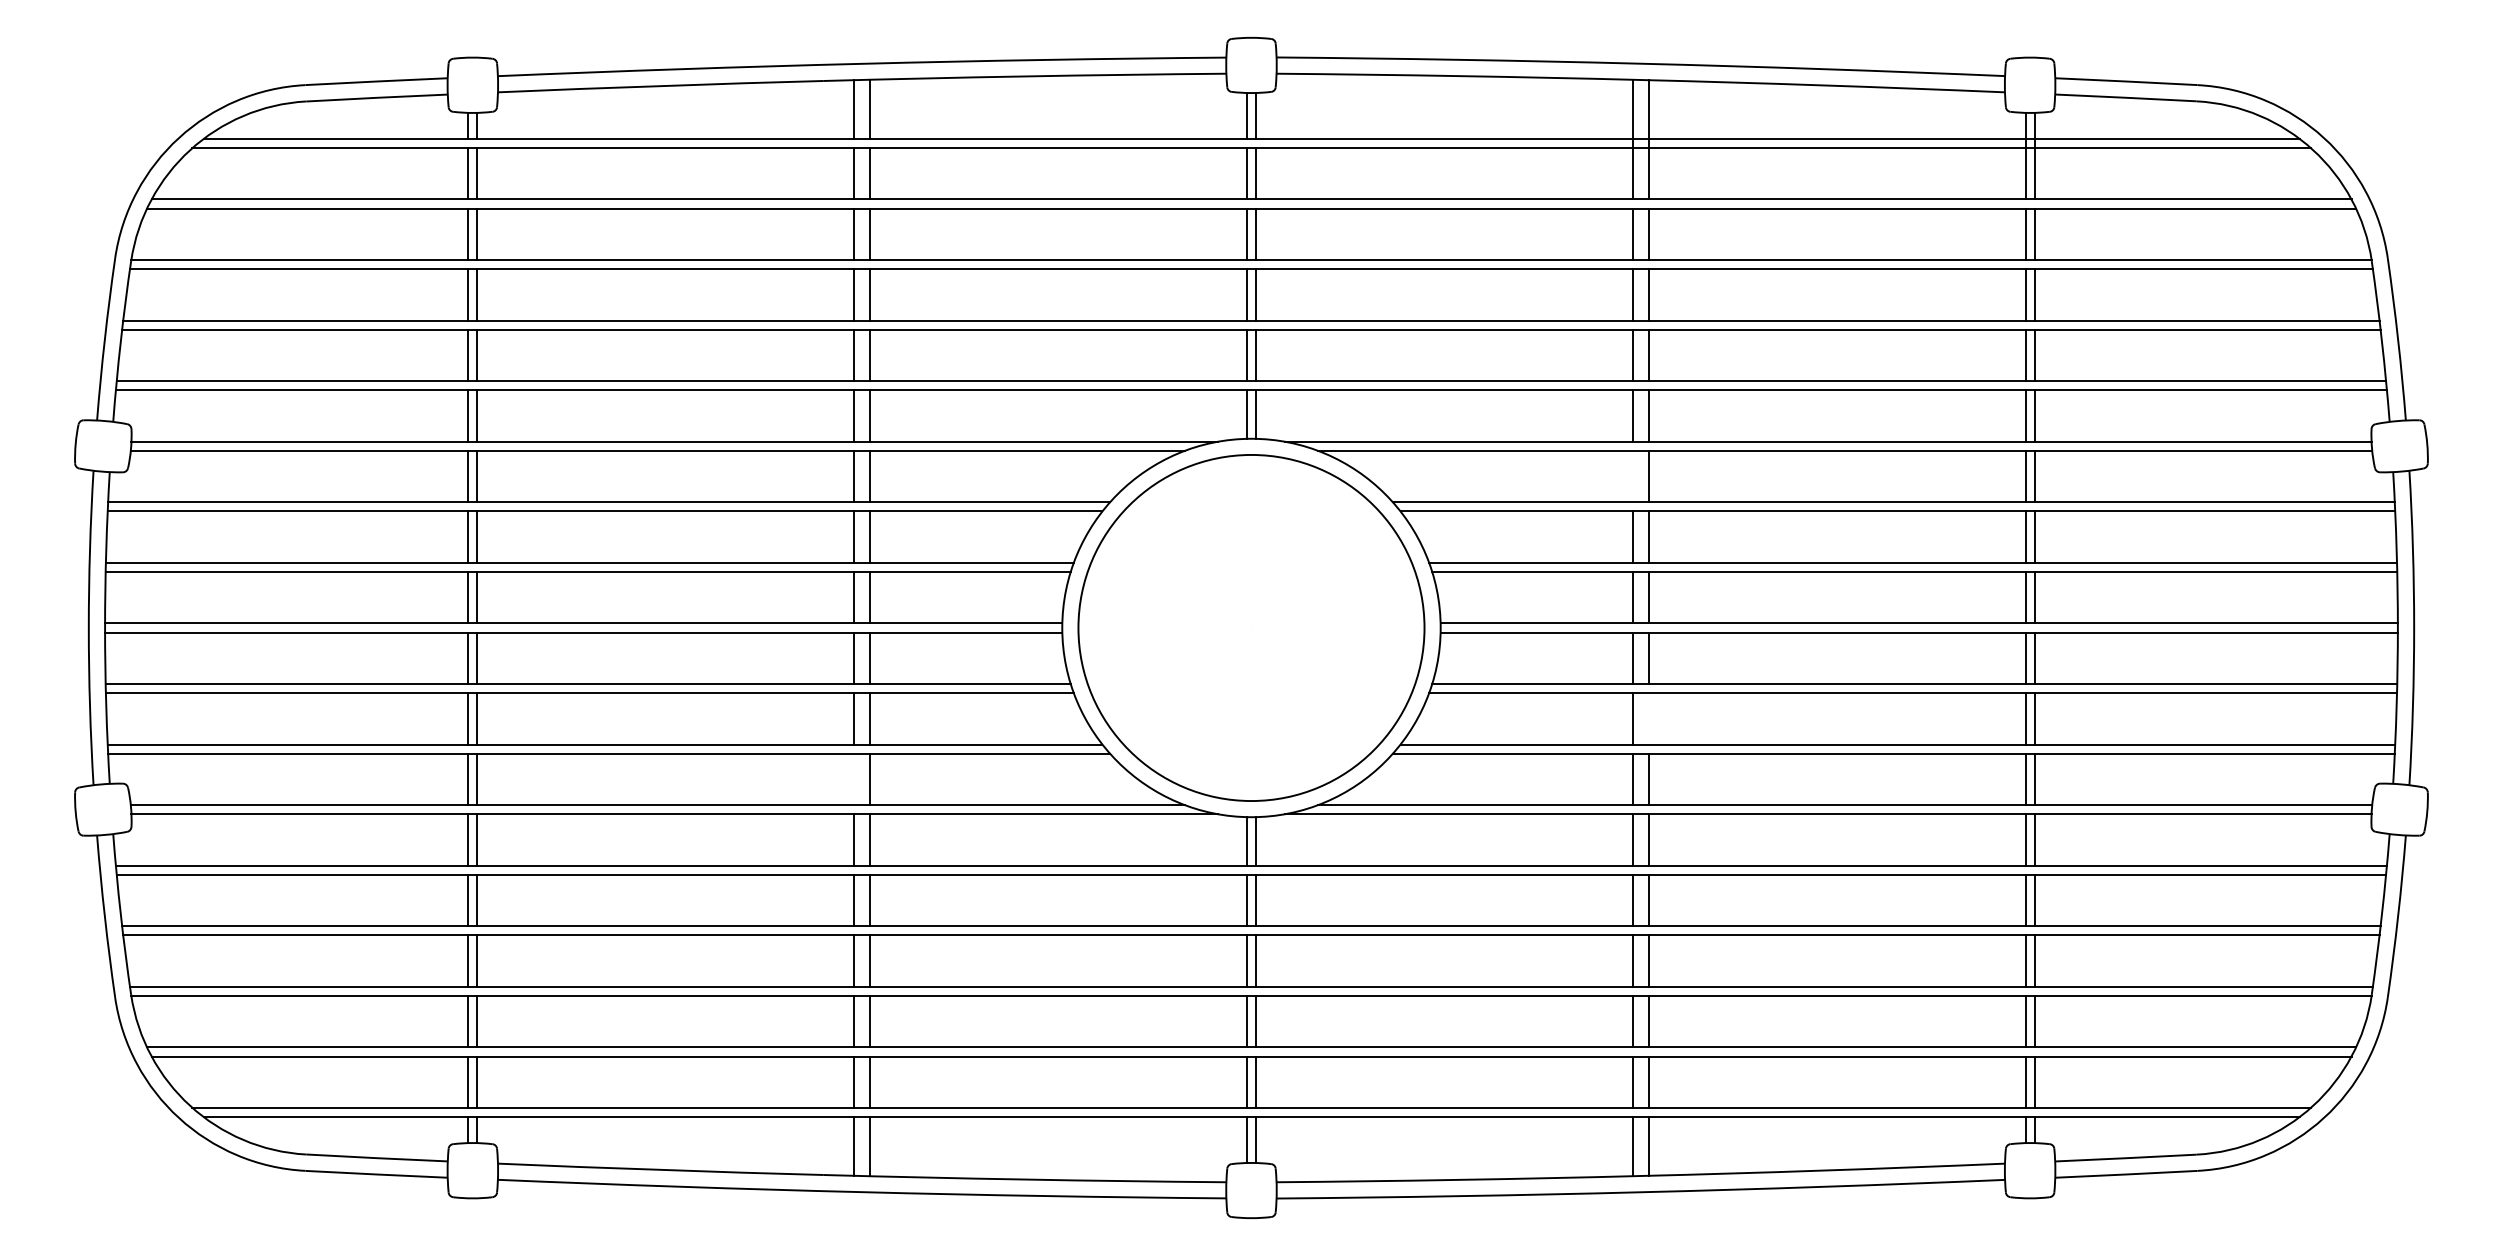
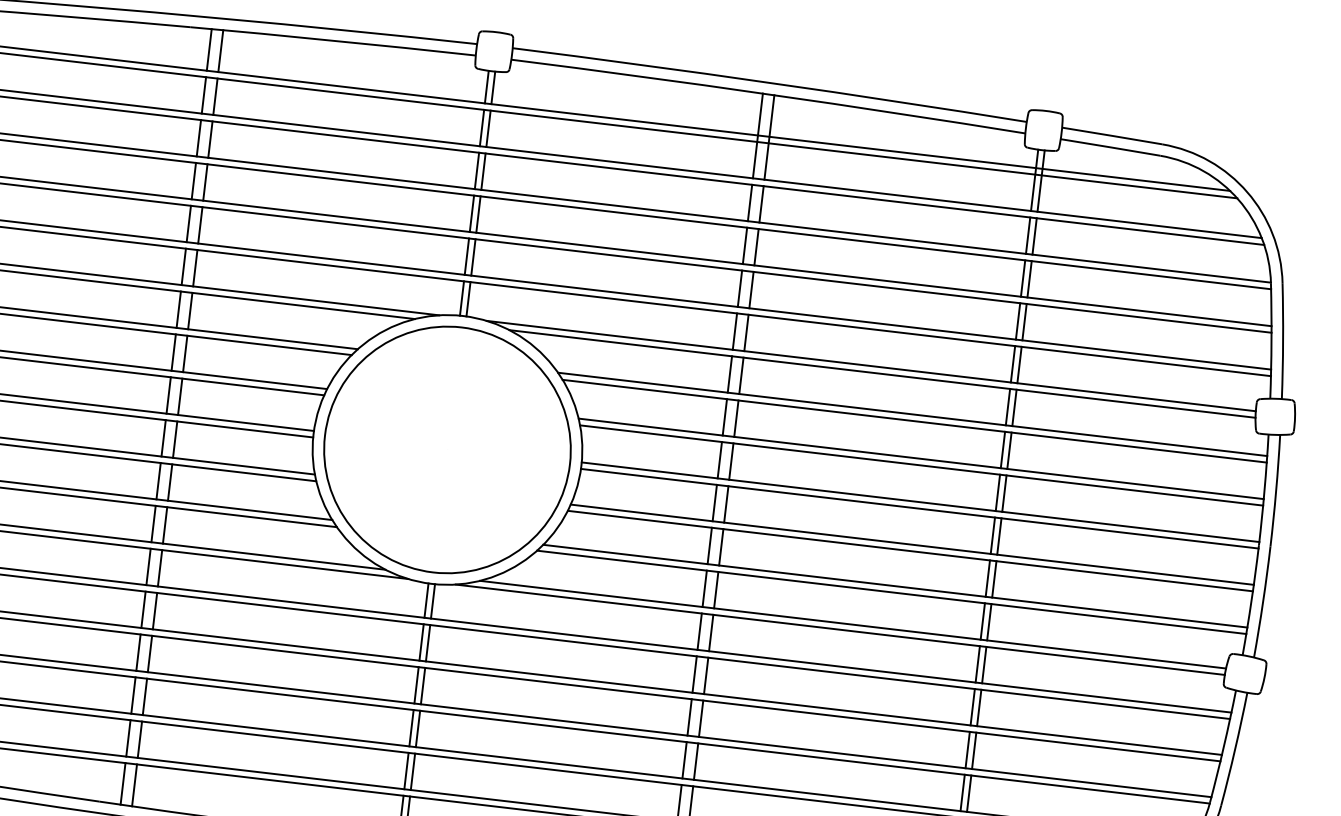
line: (1632, 476) -> (729, 374), added
line: (1648, 718) -> (720, 547), added
line: (854, 779) -> (153, 524), added

